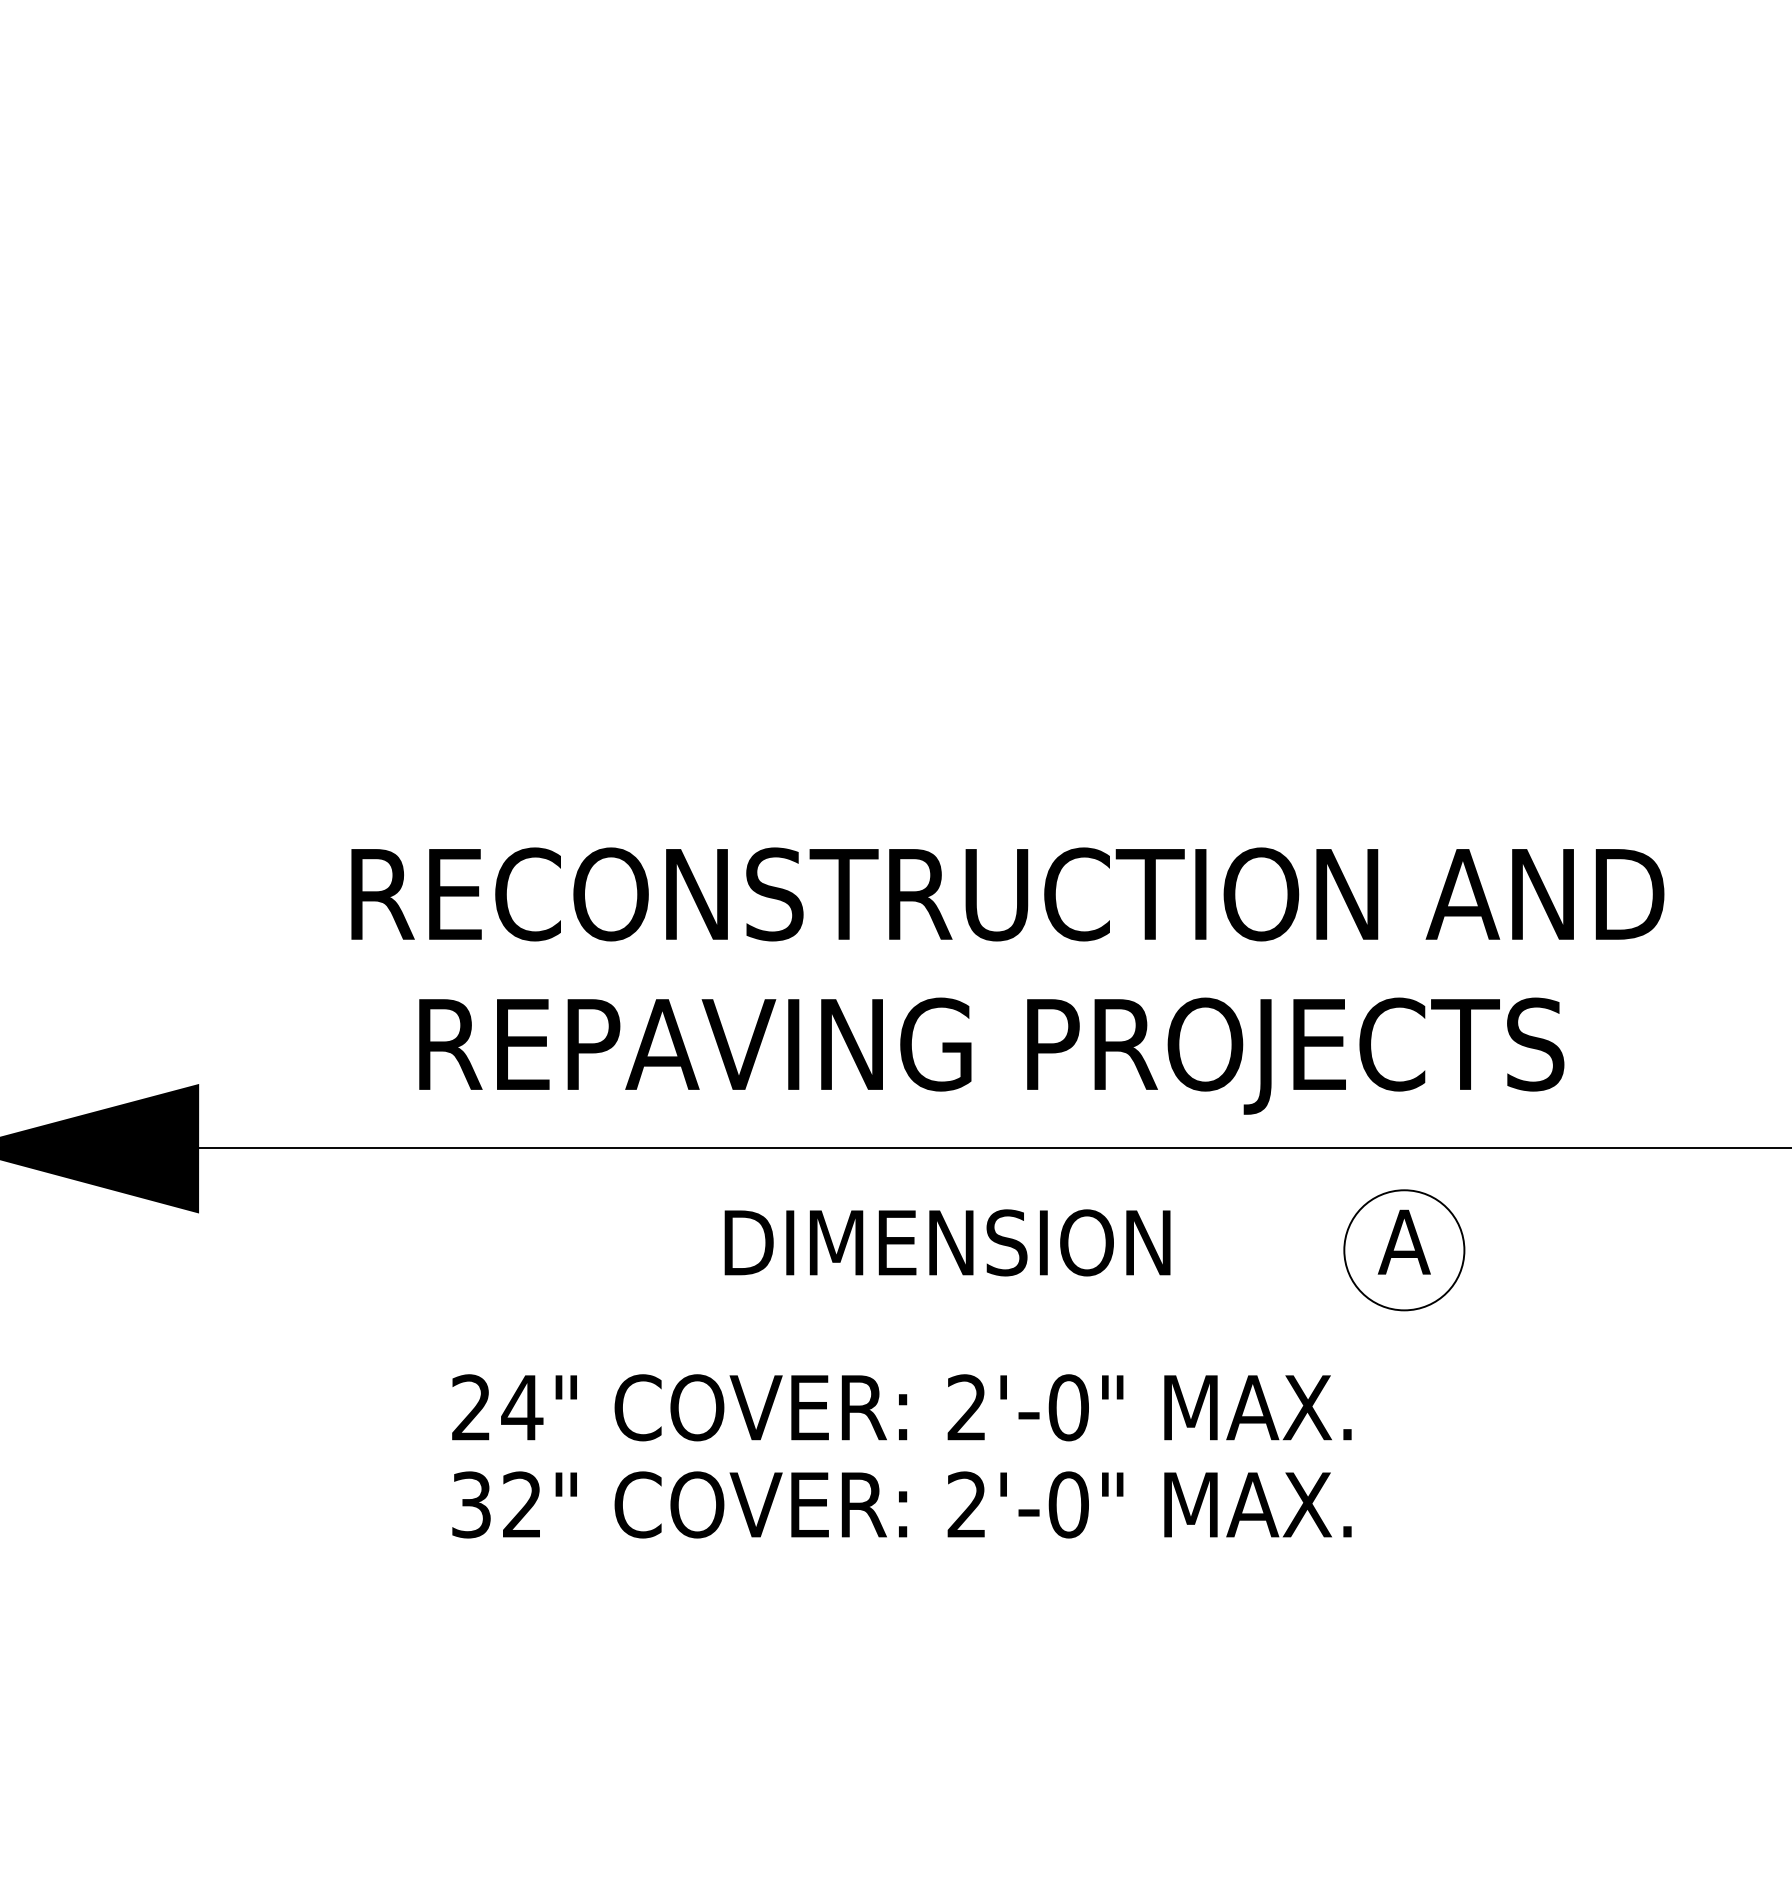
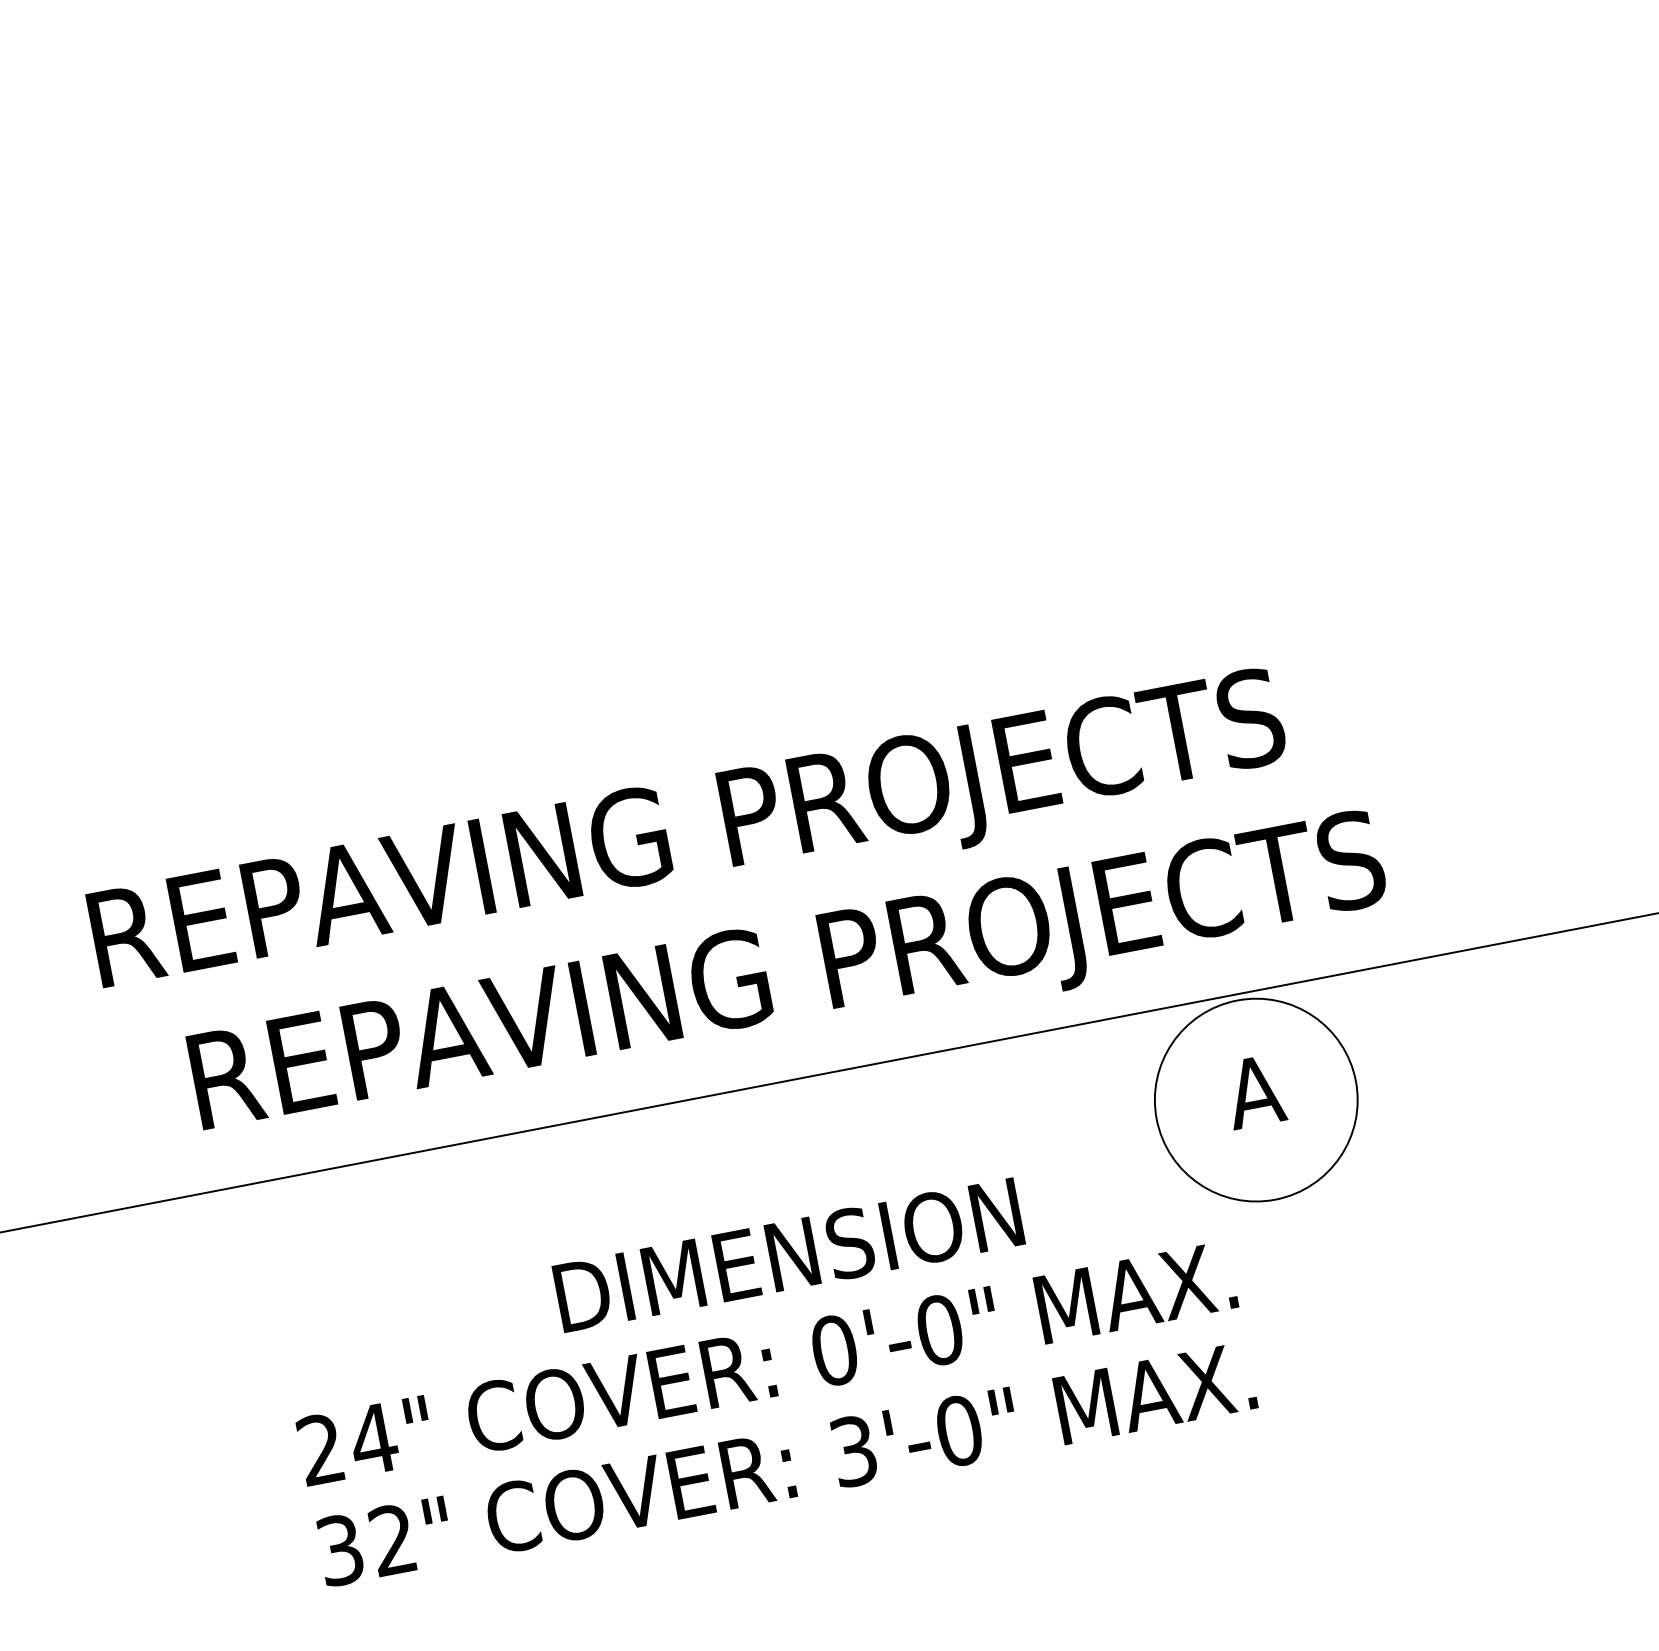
text: (1079, 905) -> (850, 807), RECONSTRUCTION AND -> REPAVING PROJECTS
text: (947, 1242) -> (788, 1254), moved
circle: (1404, 1250) -> (1256, 1100), size x1.6
text: (967, 1407) -> (834, 1350), 2'-0" -> 0'-0"
text: (966, 1504) -> (853, 1450), 2'-0" -> 3'-0"

